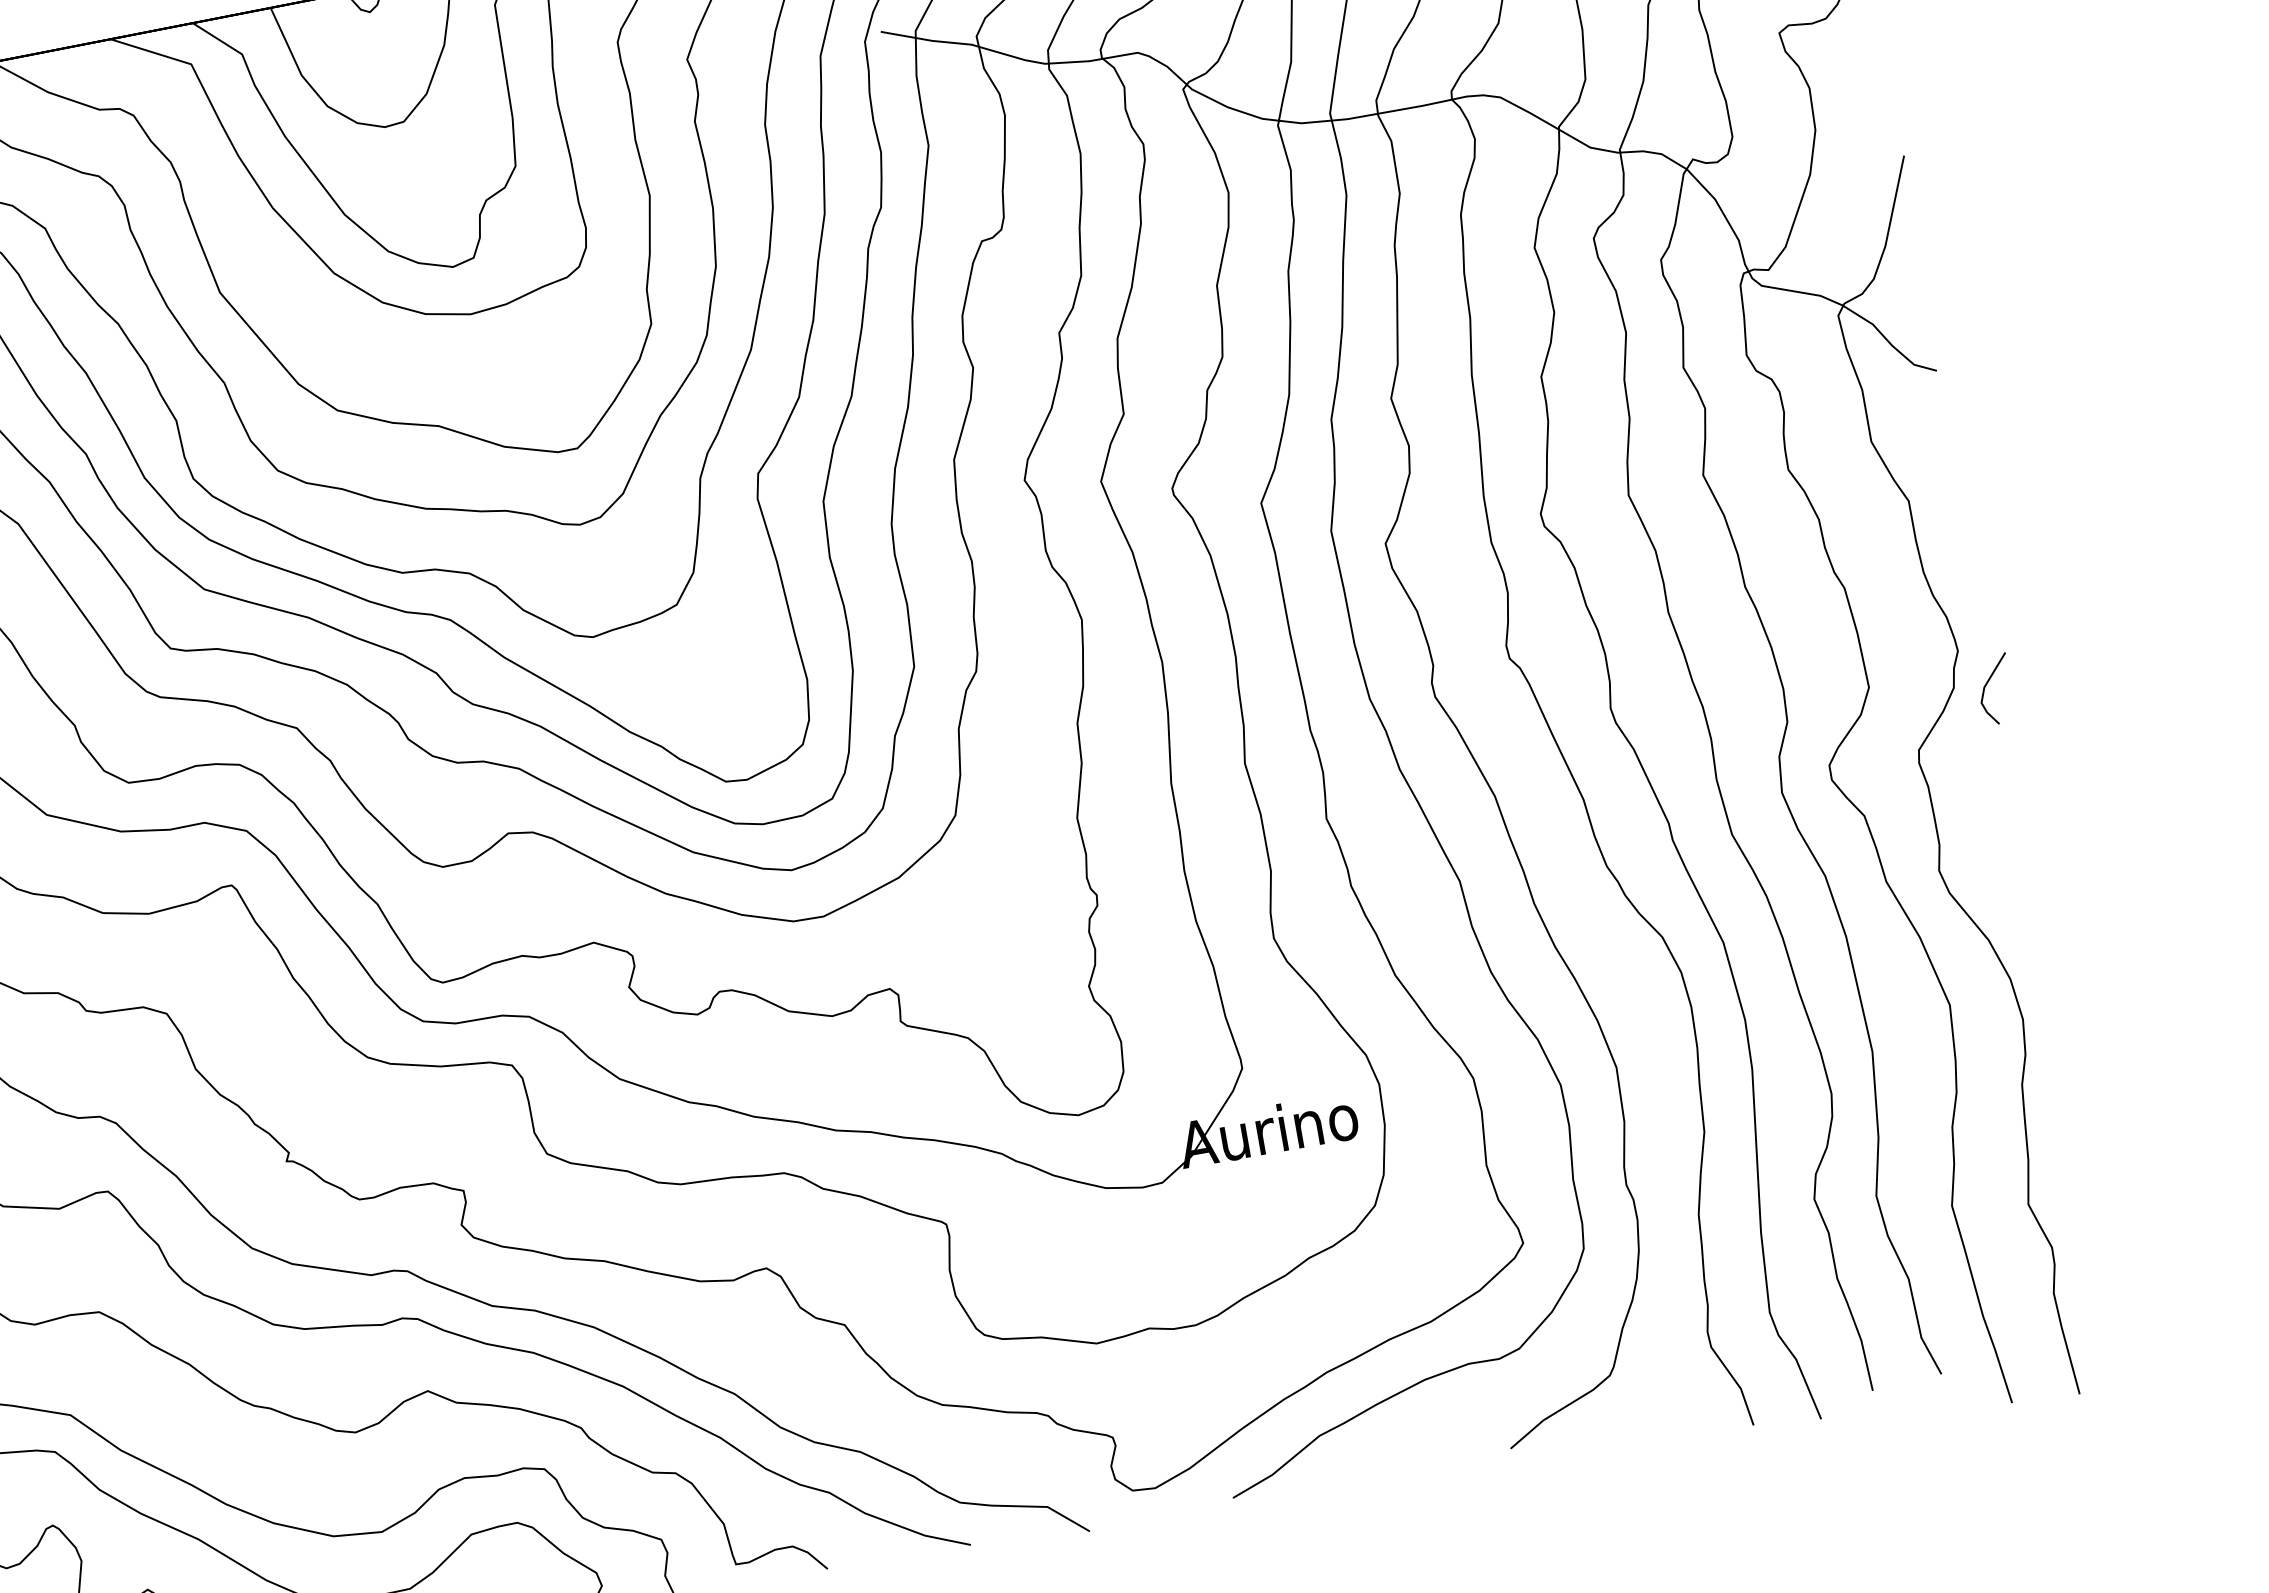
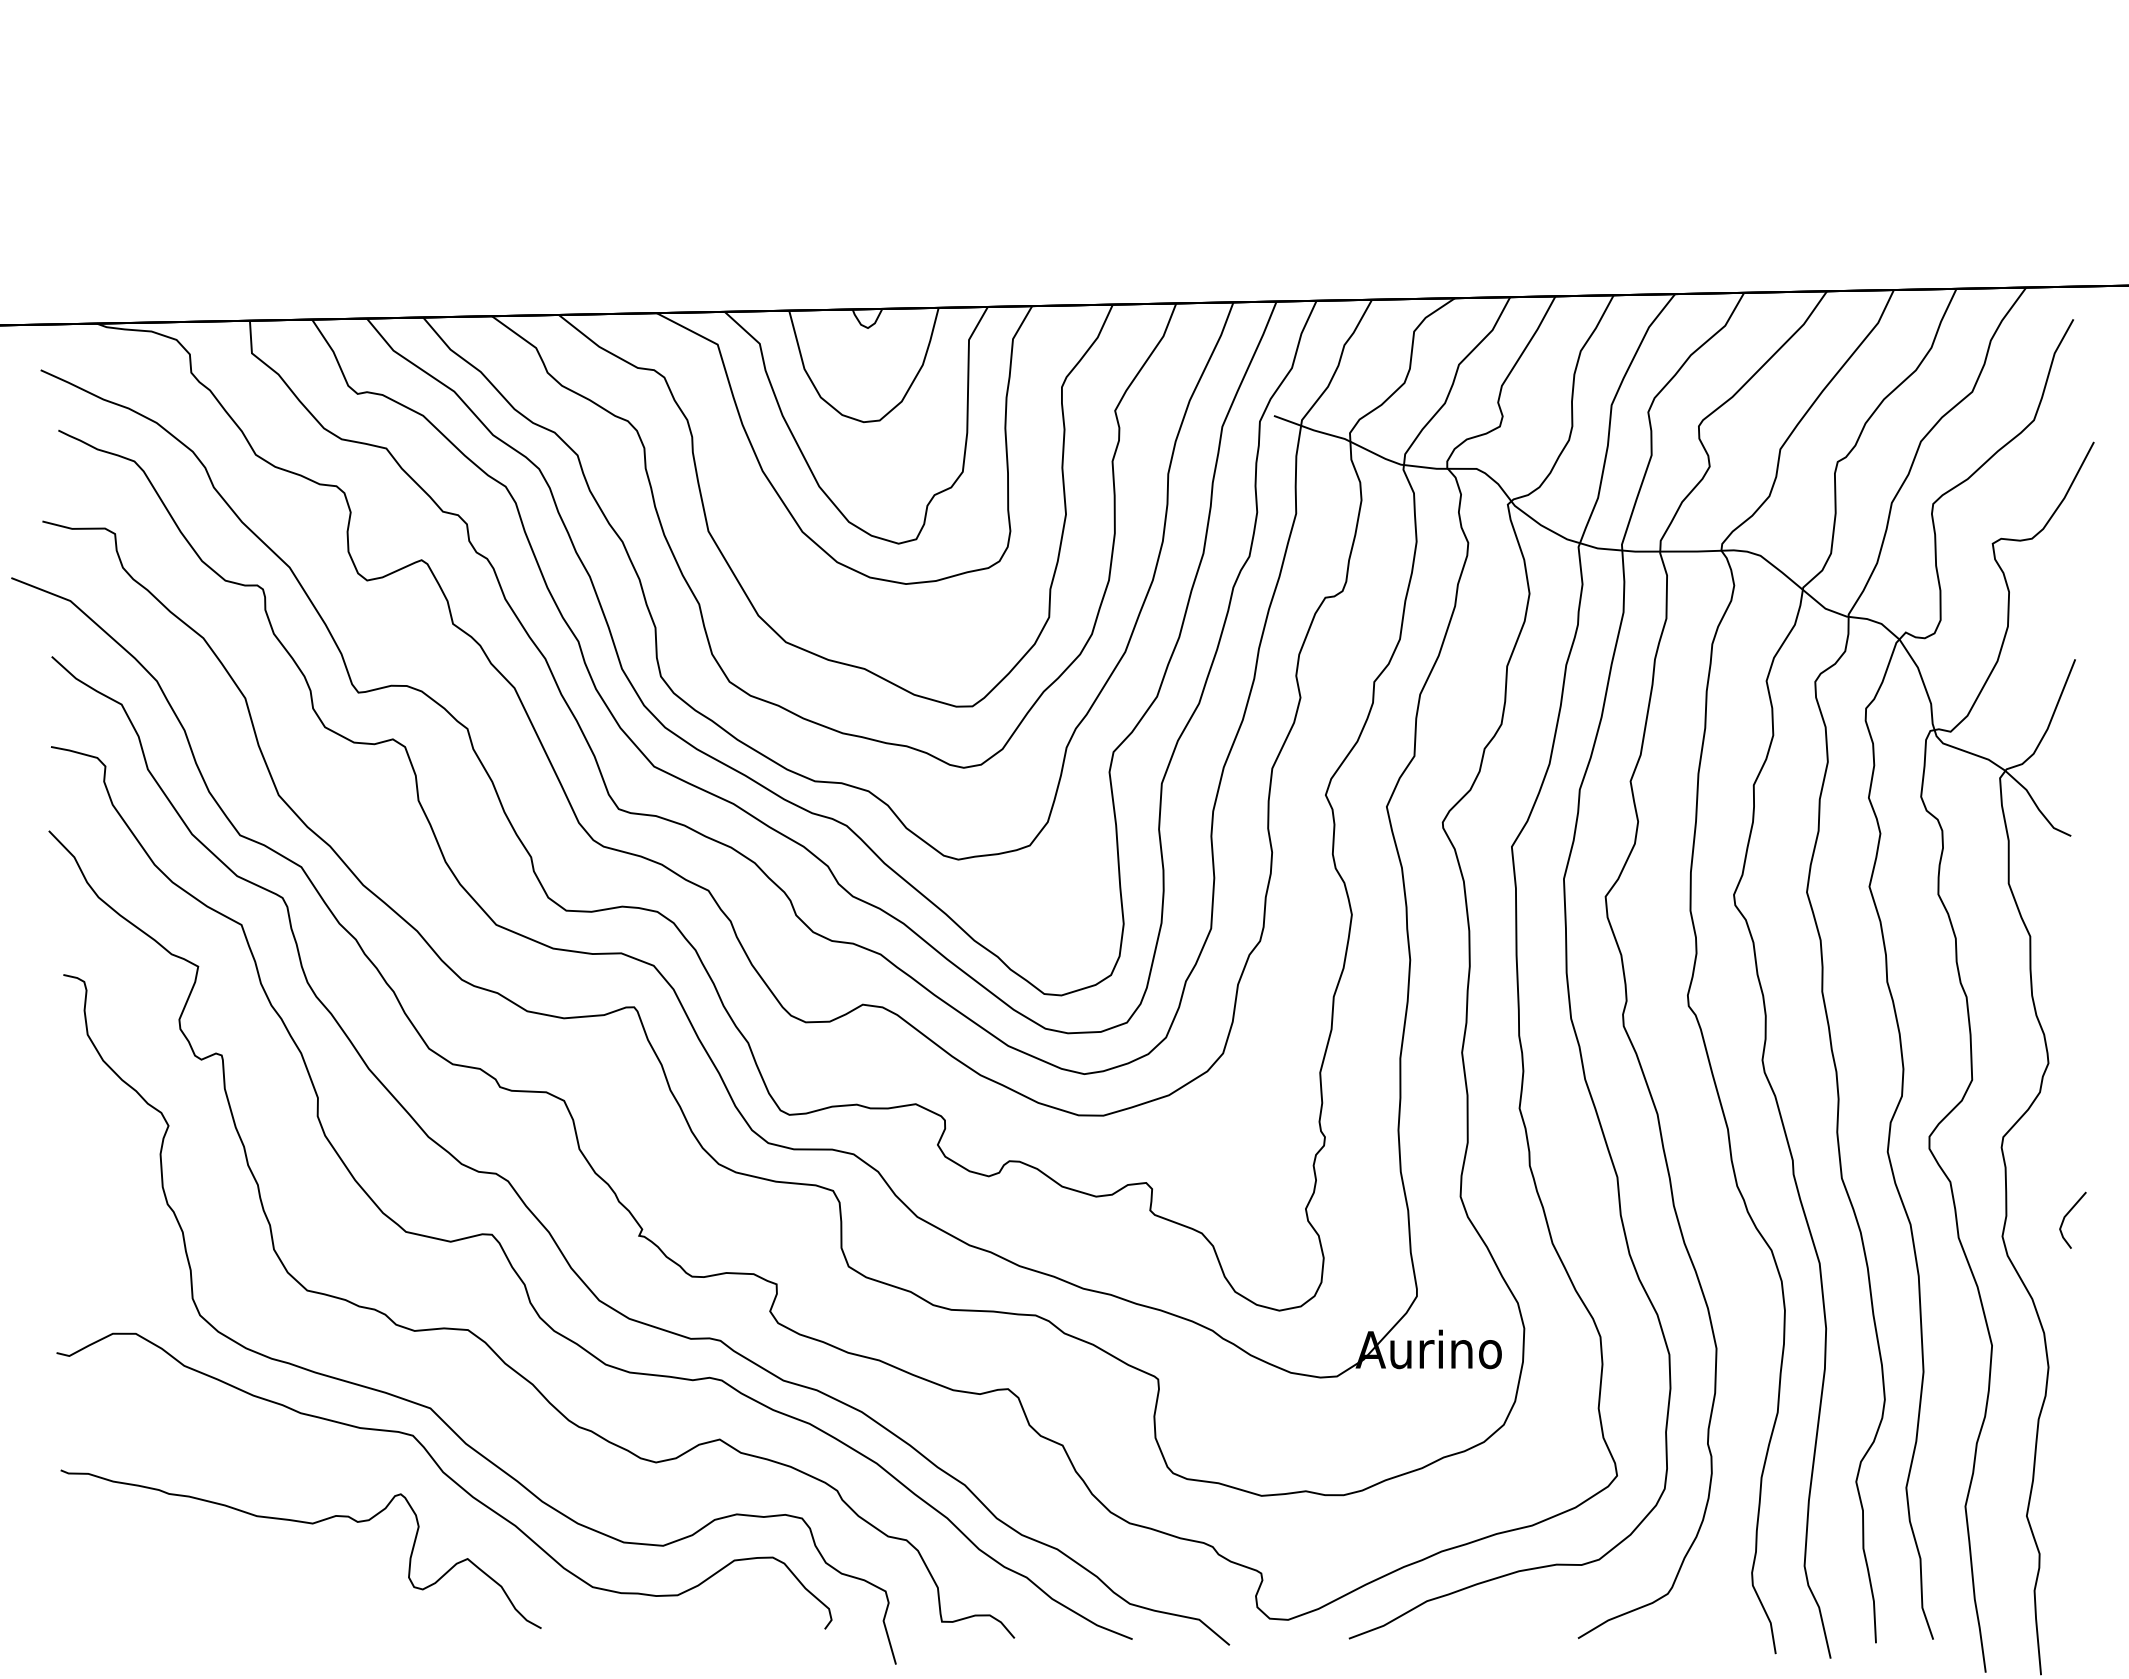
line: (1988, 683) -> (2068, 1214), moved

